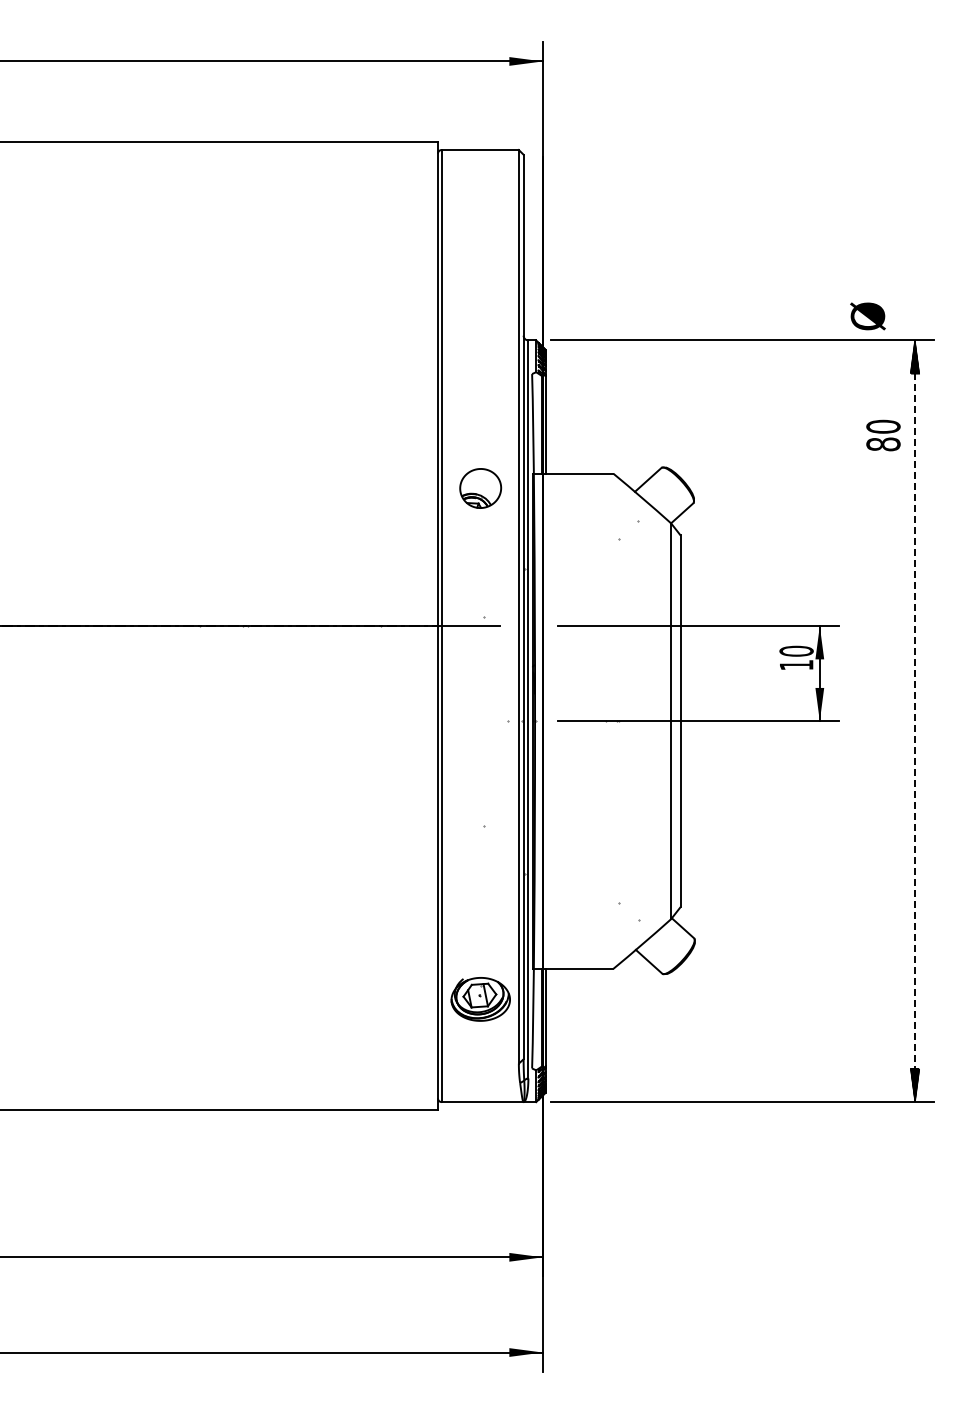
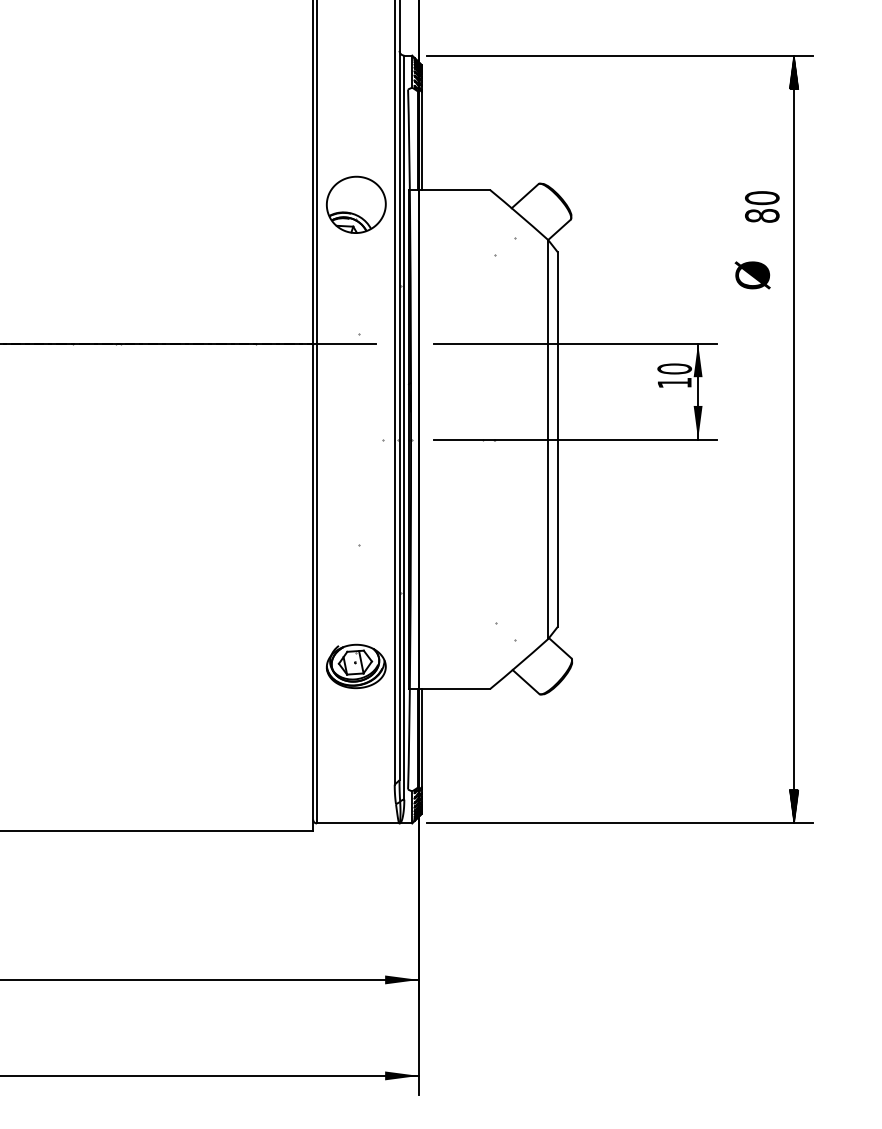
text: (867, 316) -> (752, 275), moved
text: (883, 435) -> (762, 206), moved
part: (480, 488) -> (356, 204), size x1.43
line: (915, 721) -> (794, 439), dashed -> solid
part: (480, 999) -> (356, 666), moved

